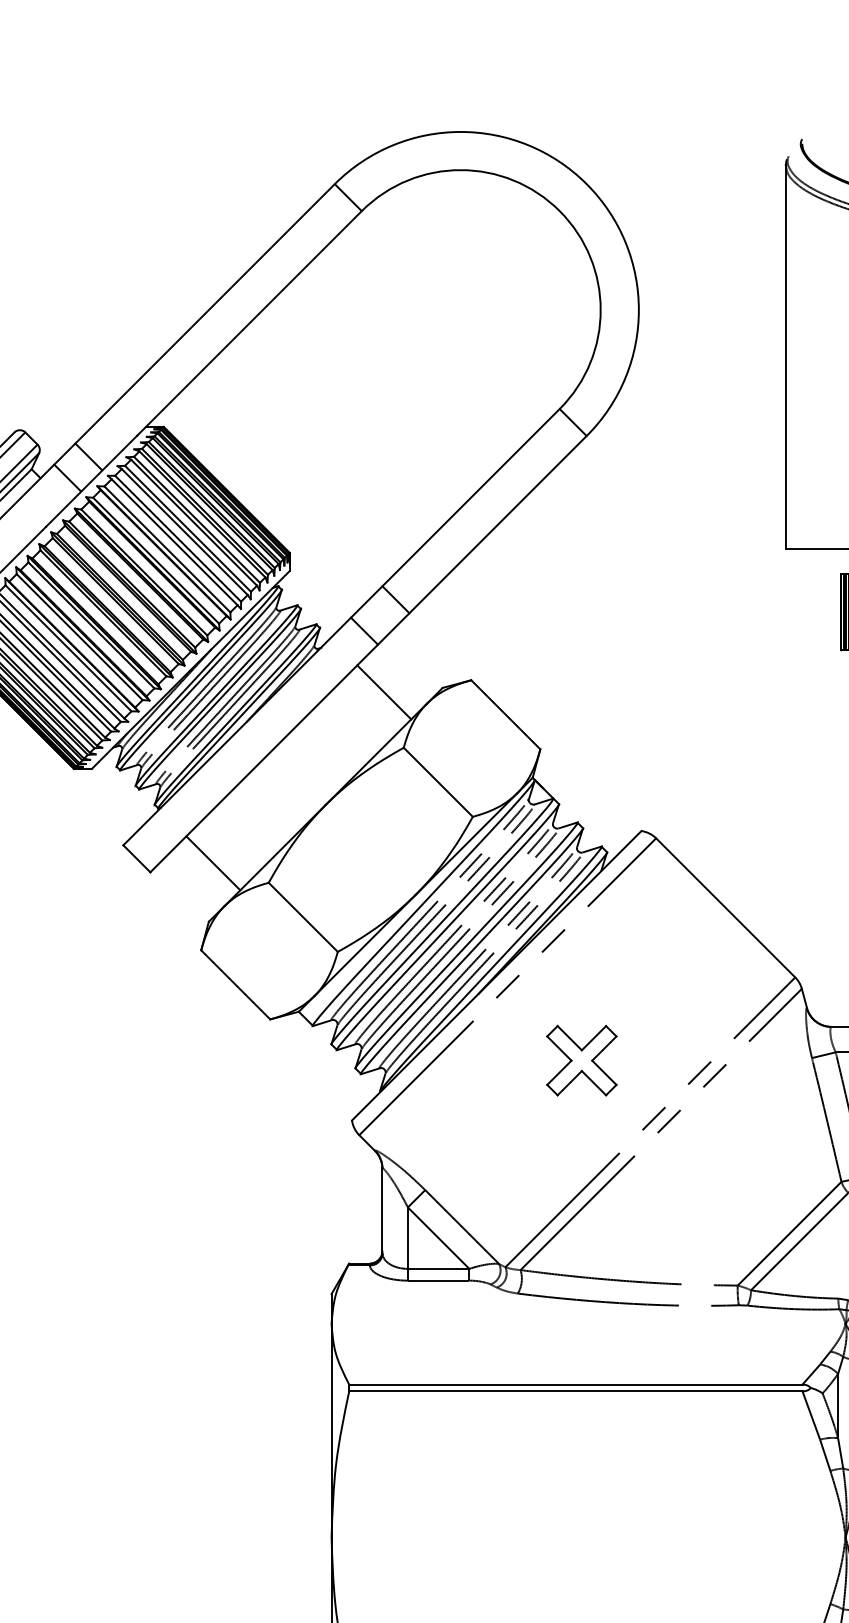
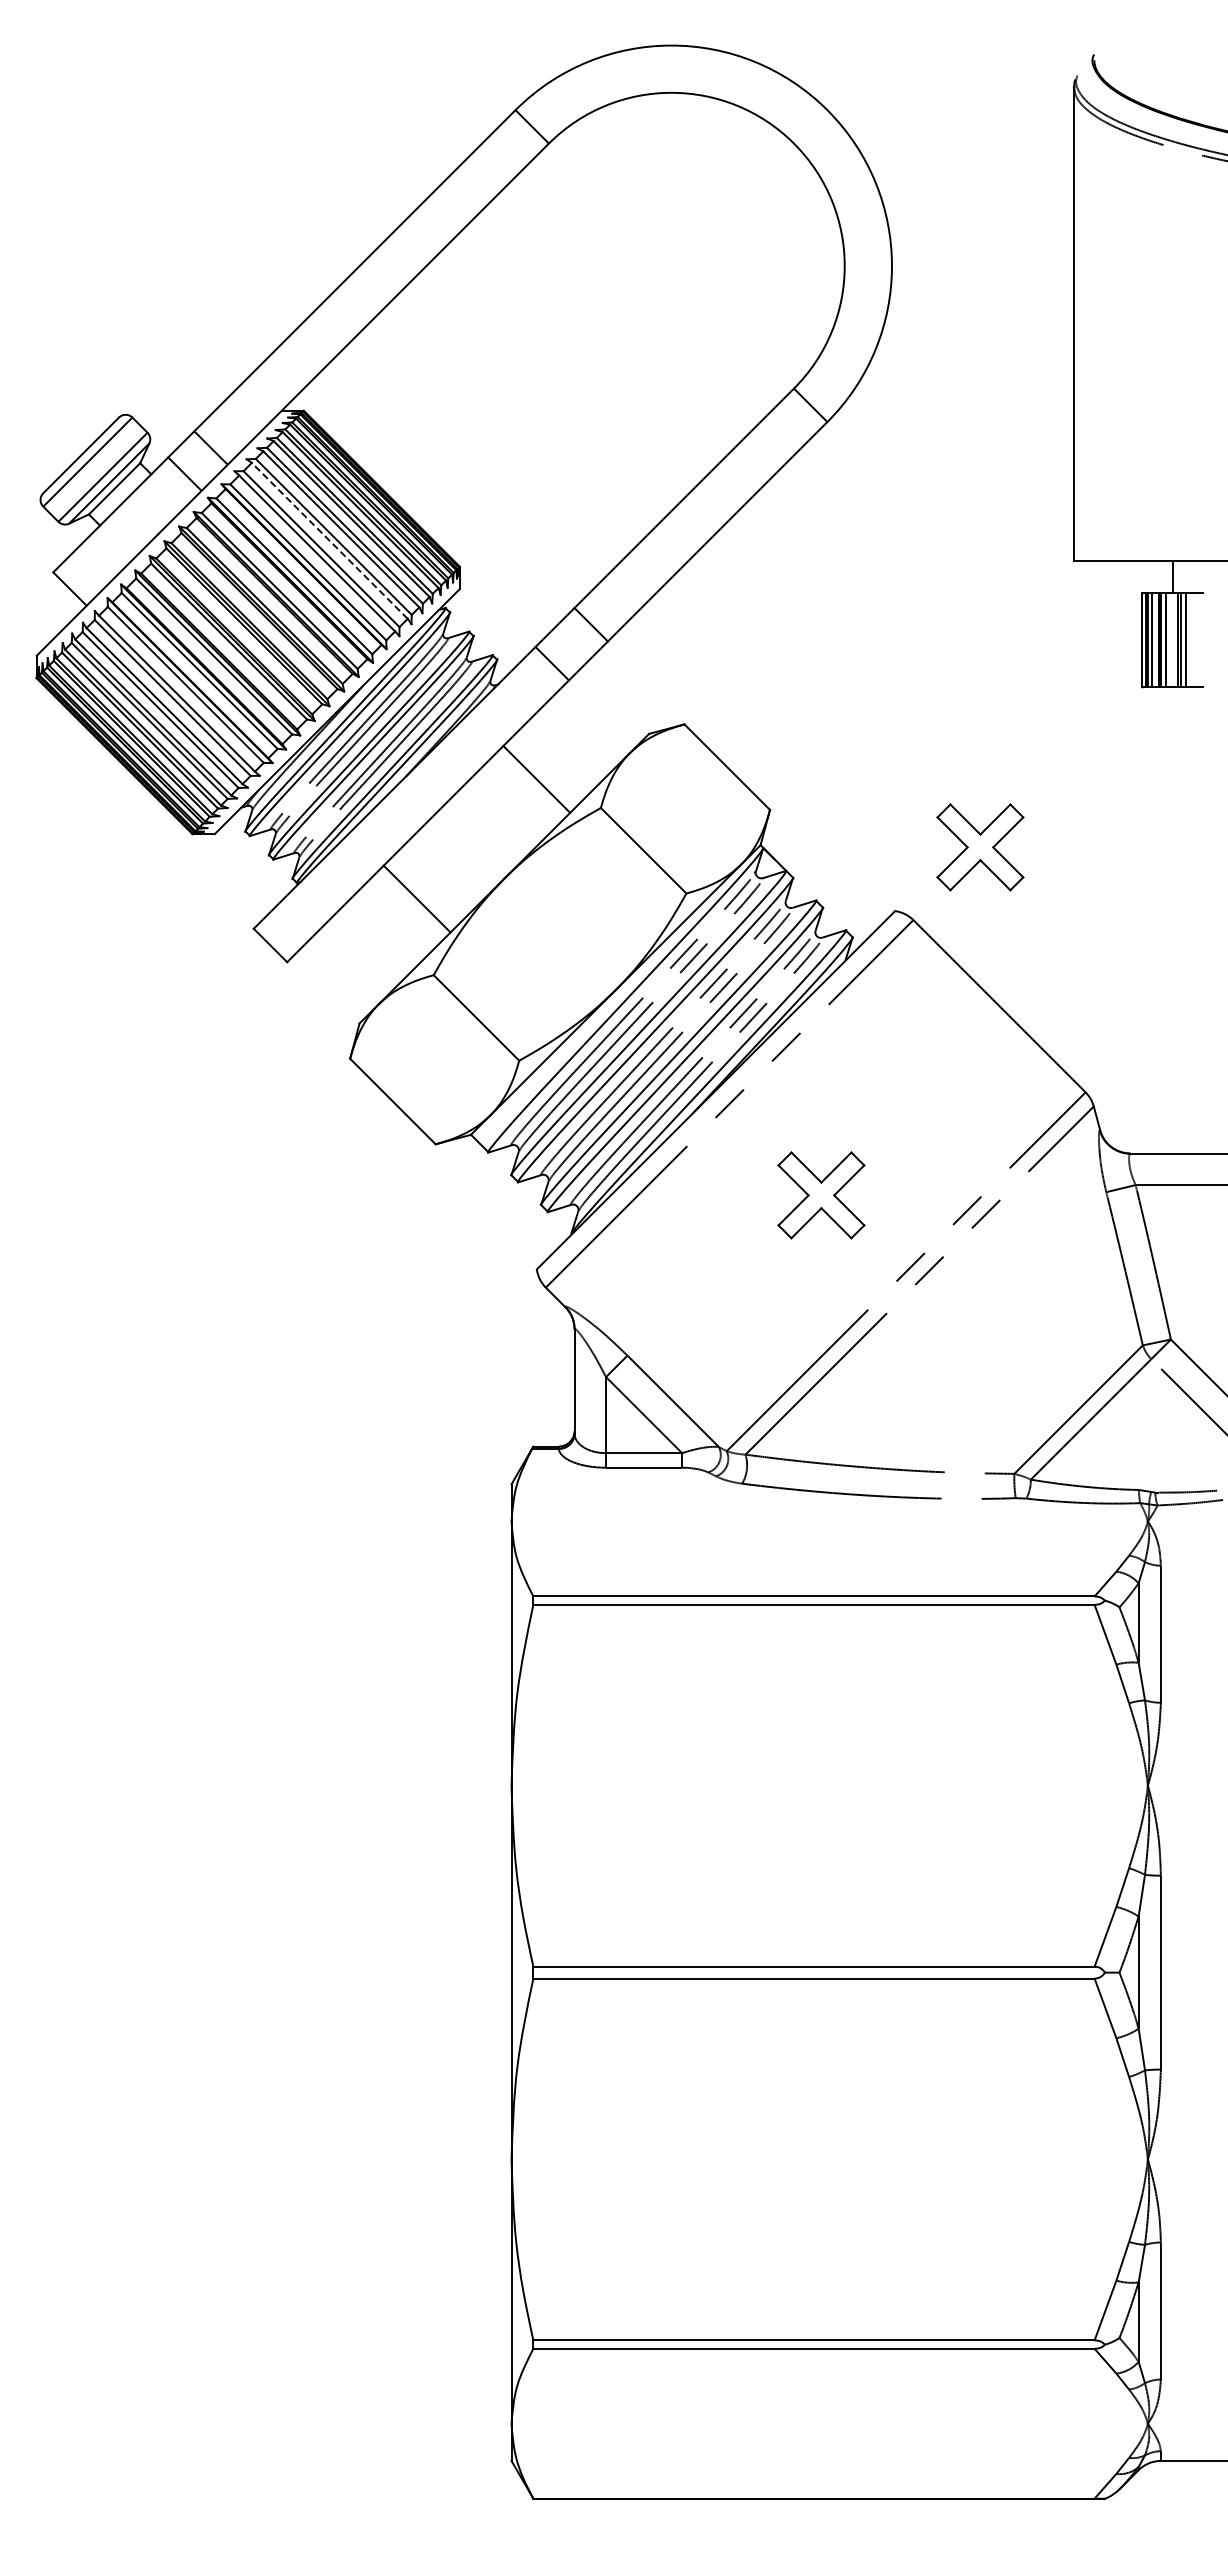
line: (184, 531) -> (329, 540), solid -> dashed
line: (384, 692) -> (536, 779), moved
part: (710, 779) -> (980, 847), added
line: (212, 862) -> (416, 898), moved

